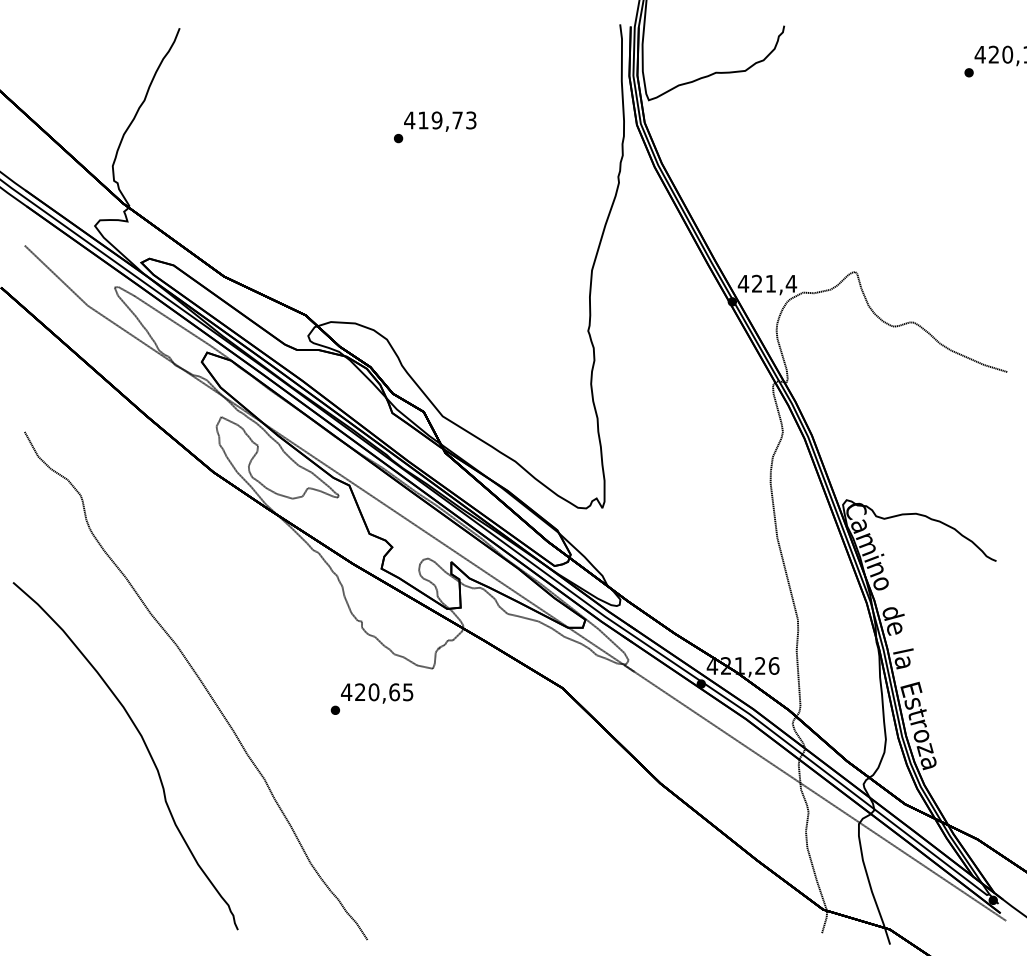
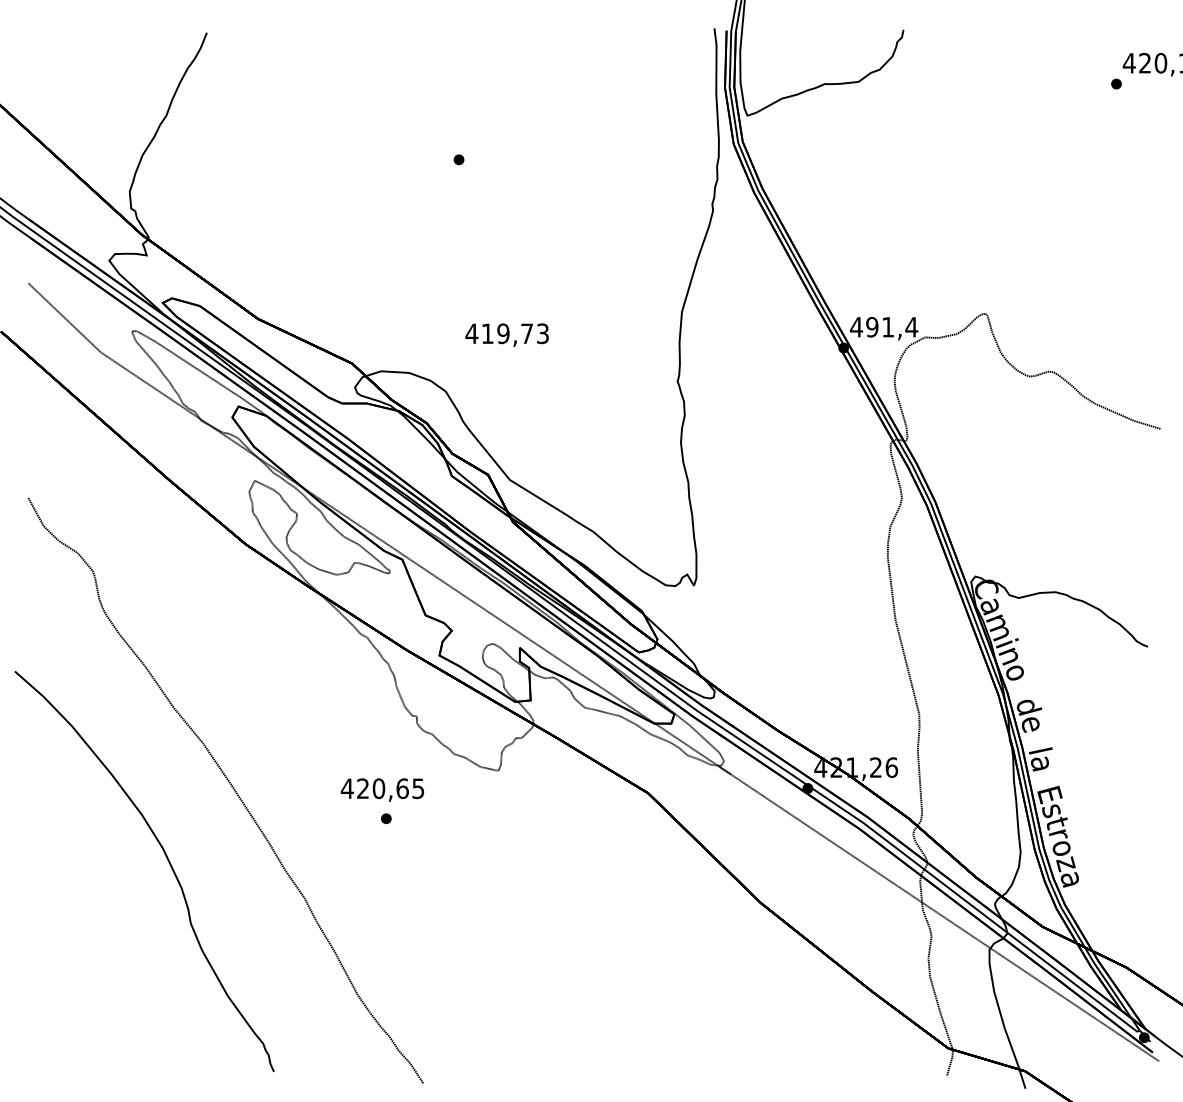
text: (440, 121) -> (507, 334), moved
text: (756, 283) -> (871, 326), 421,4 -> 491,4
text: (377, 693) -> (382, 790), moved

